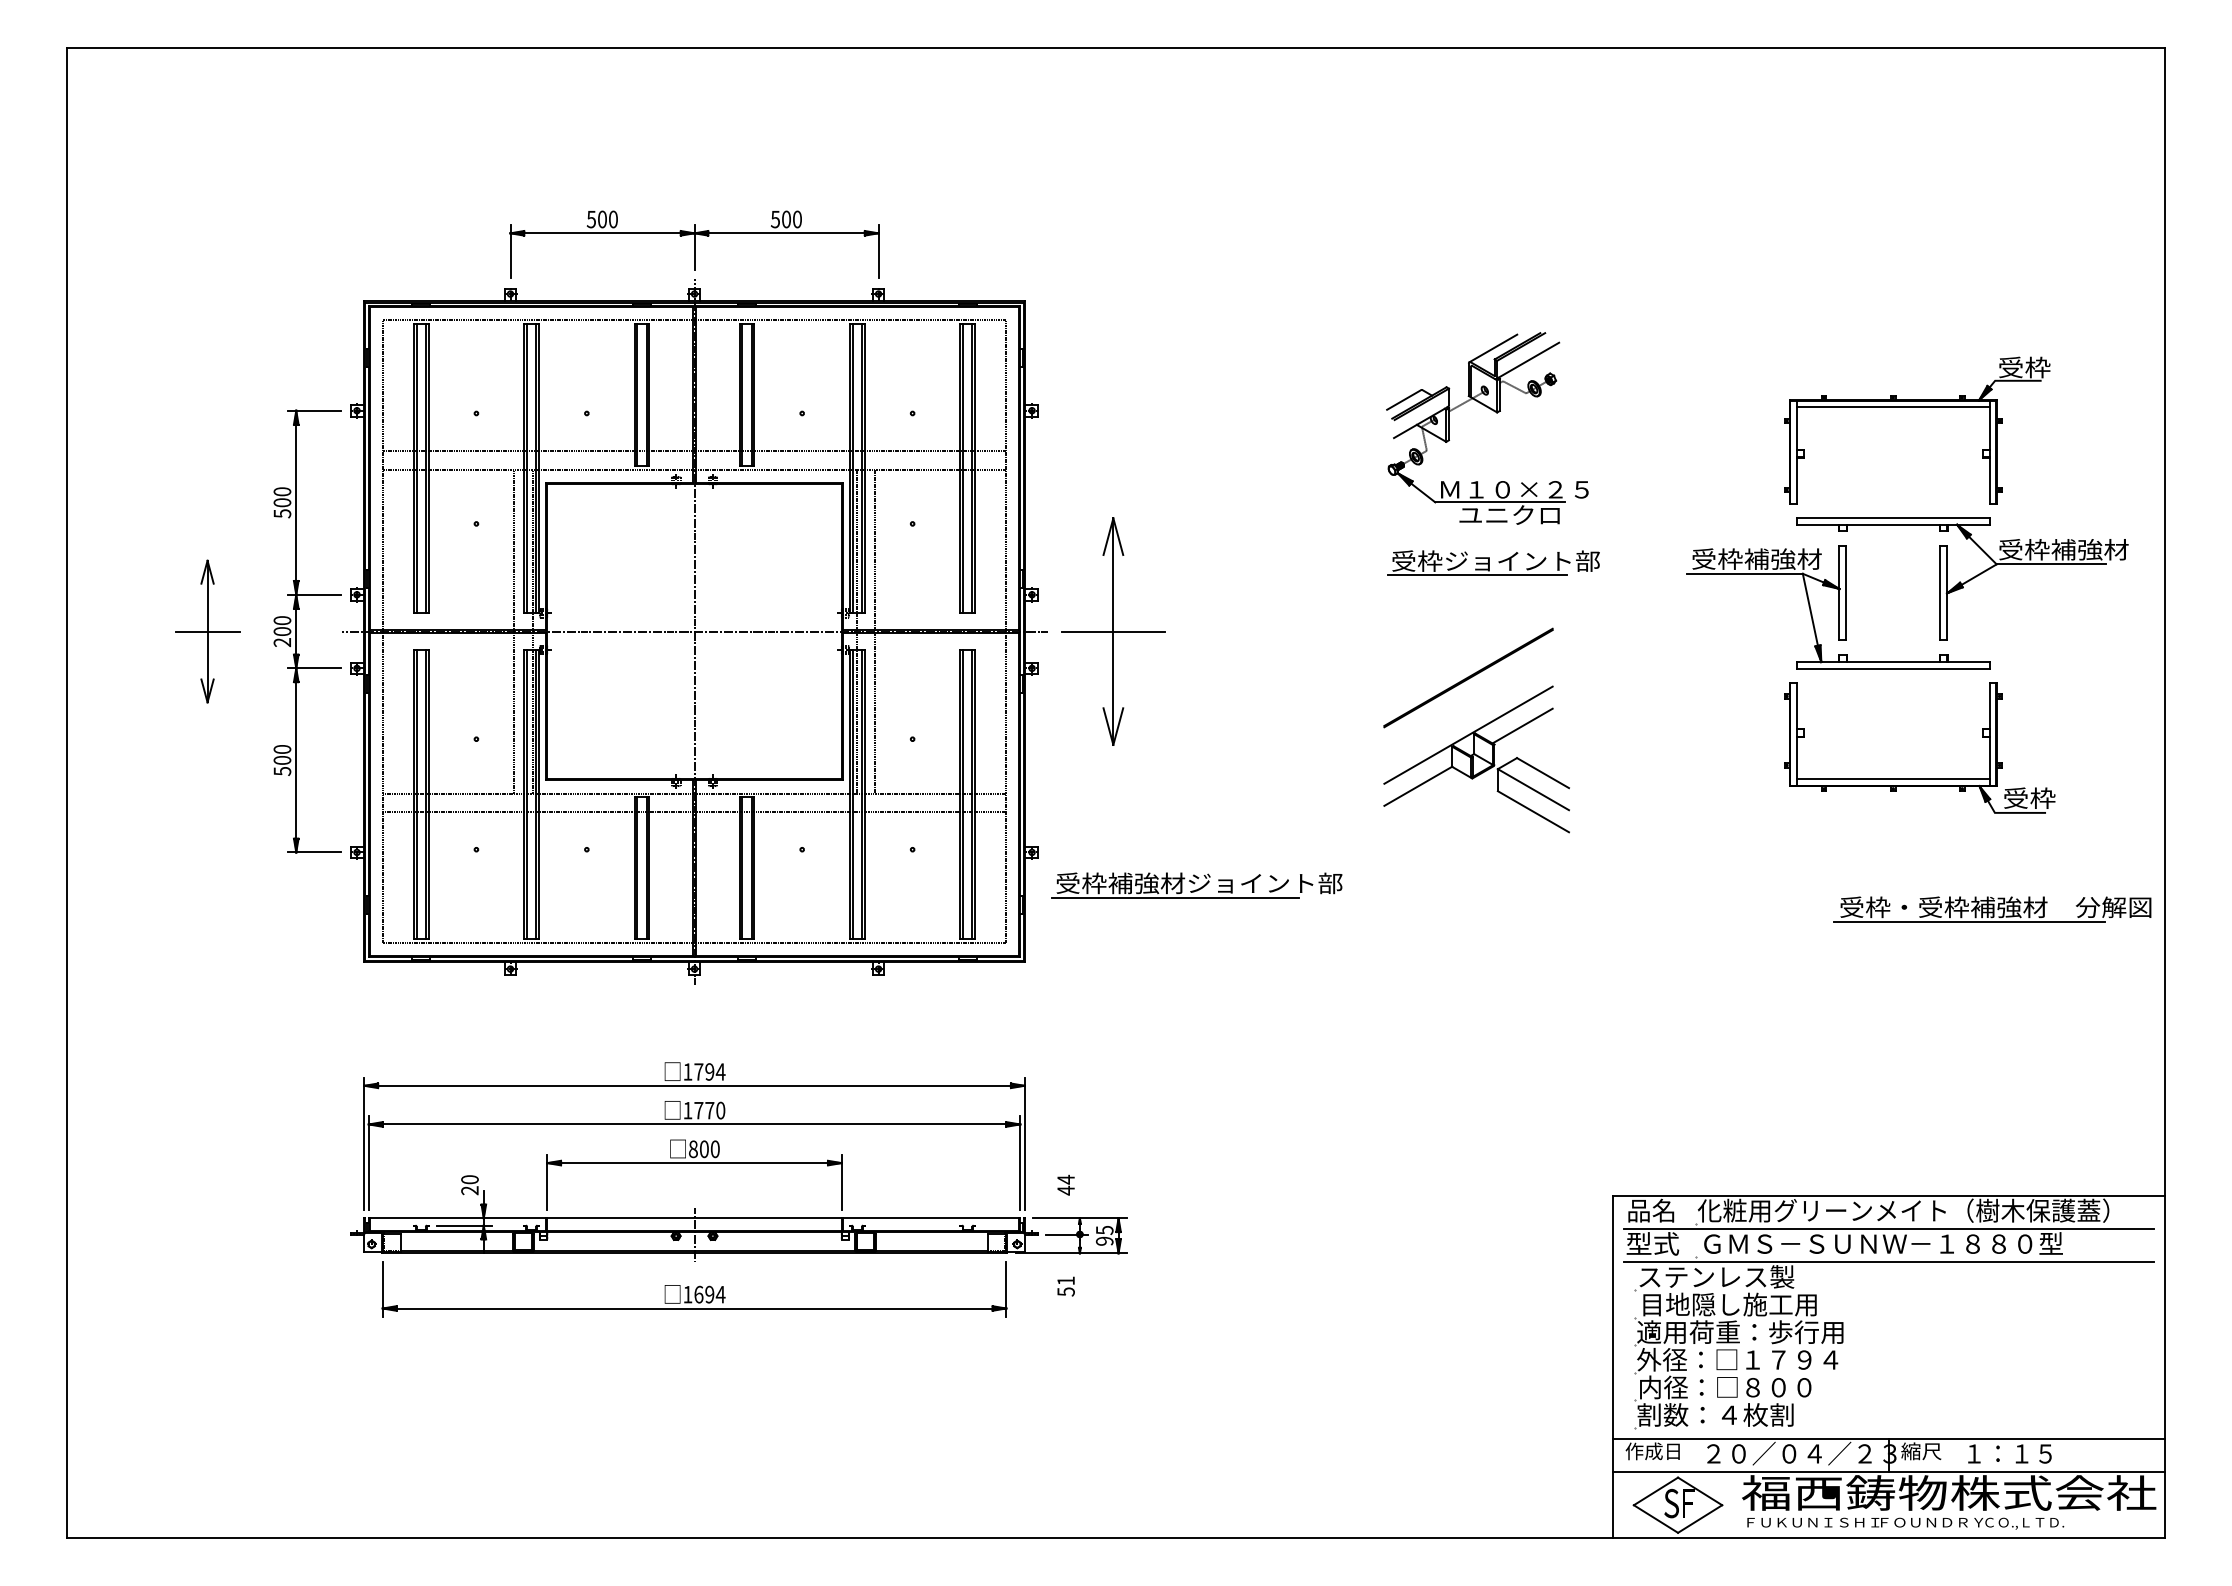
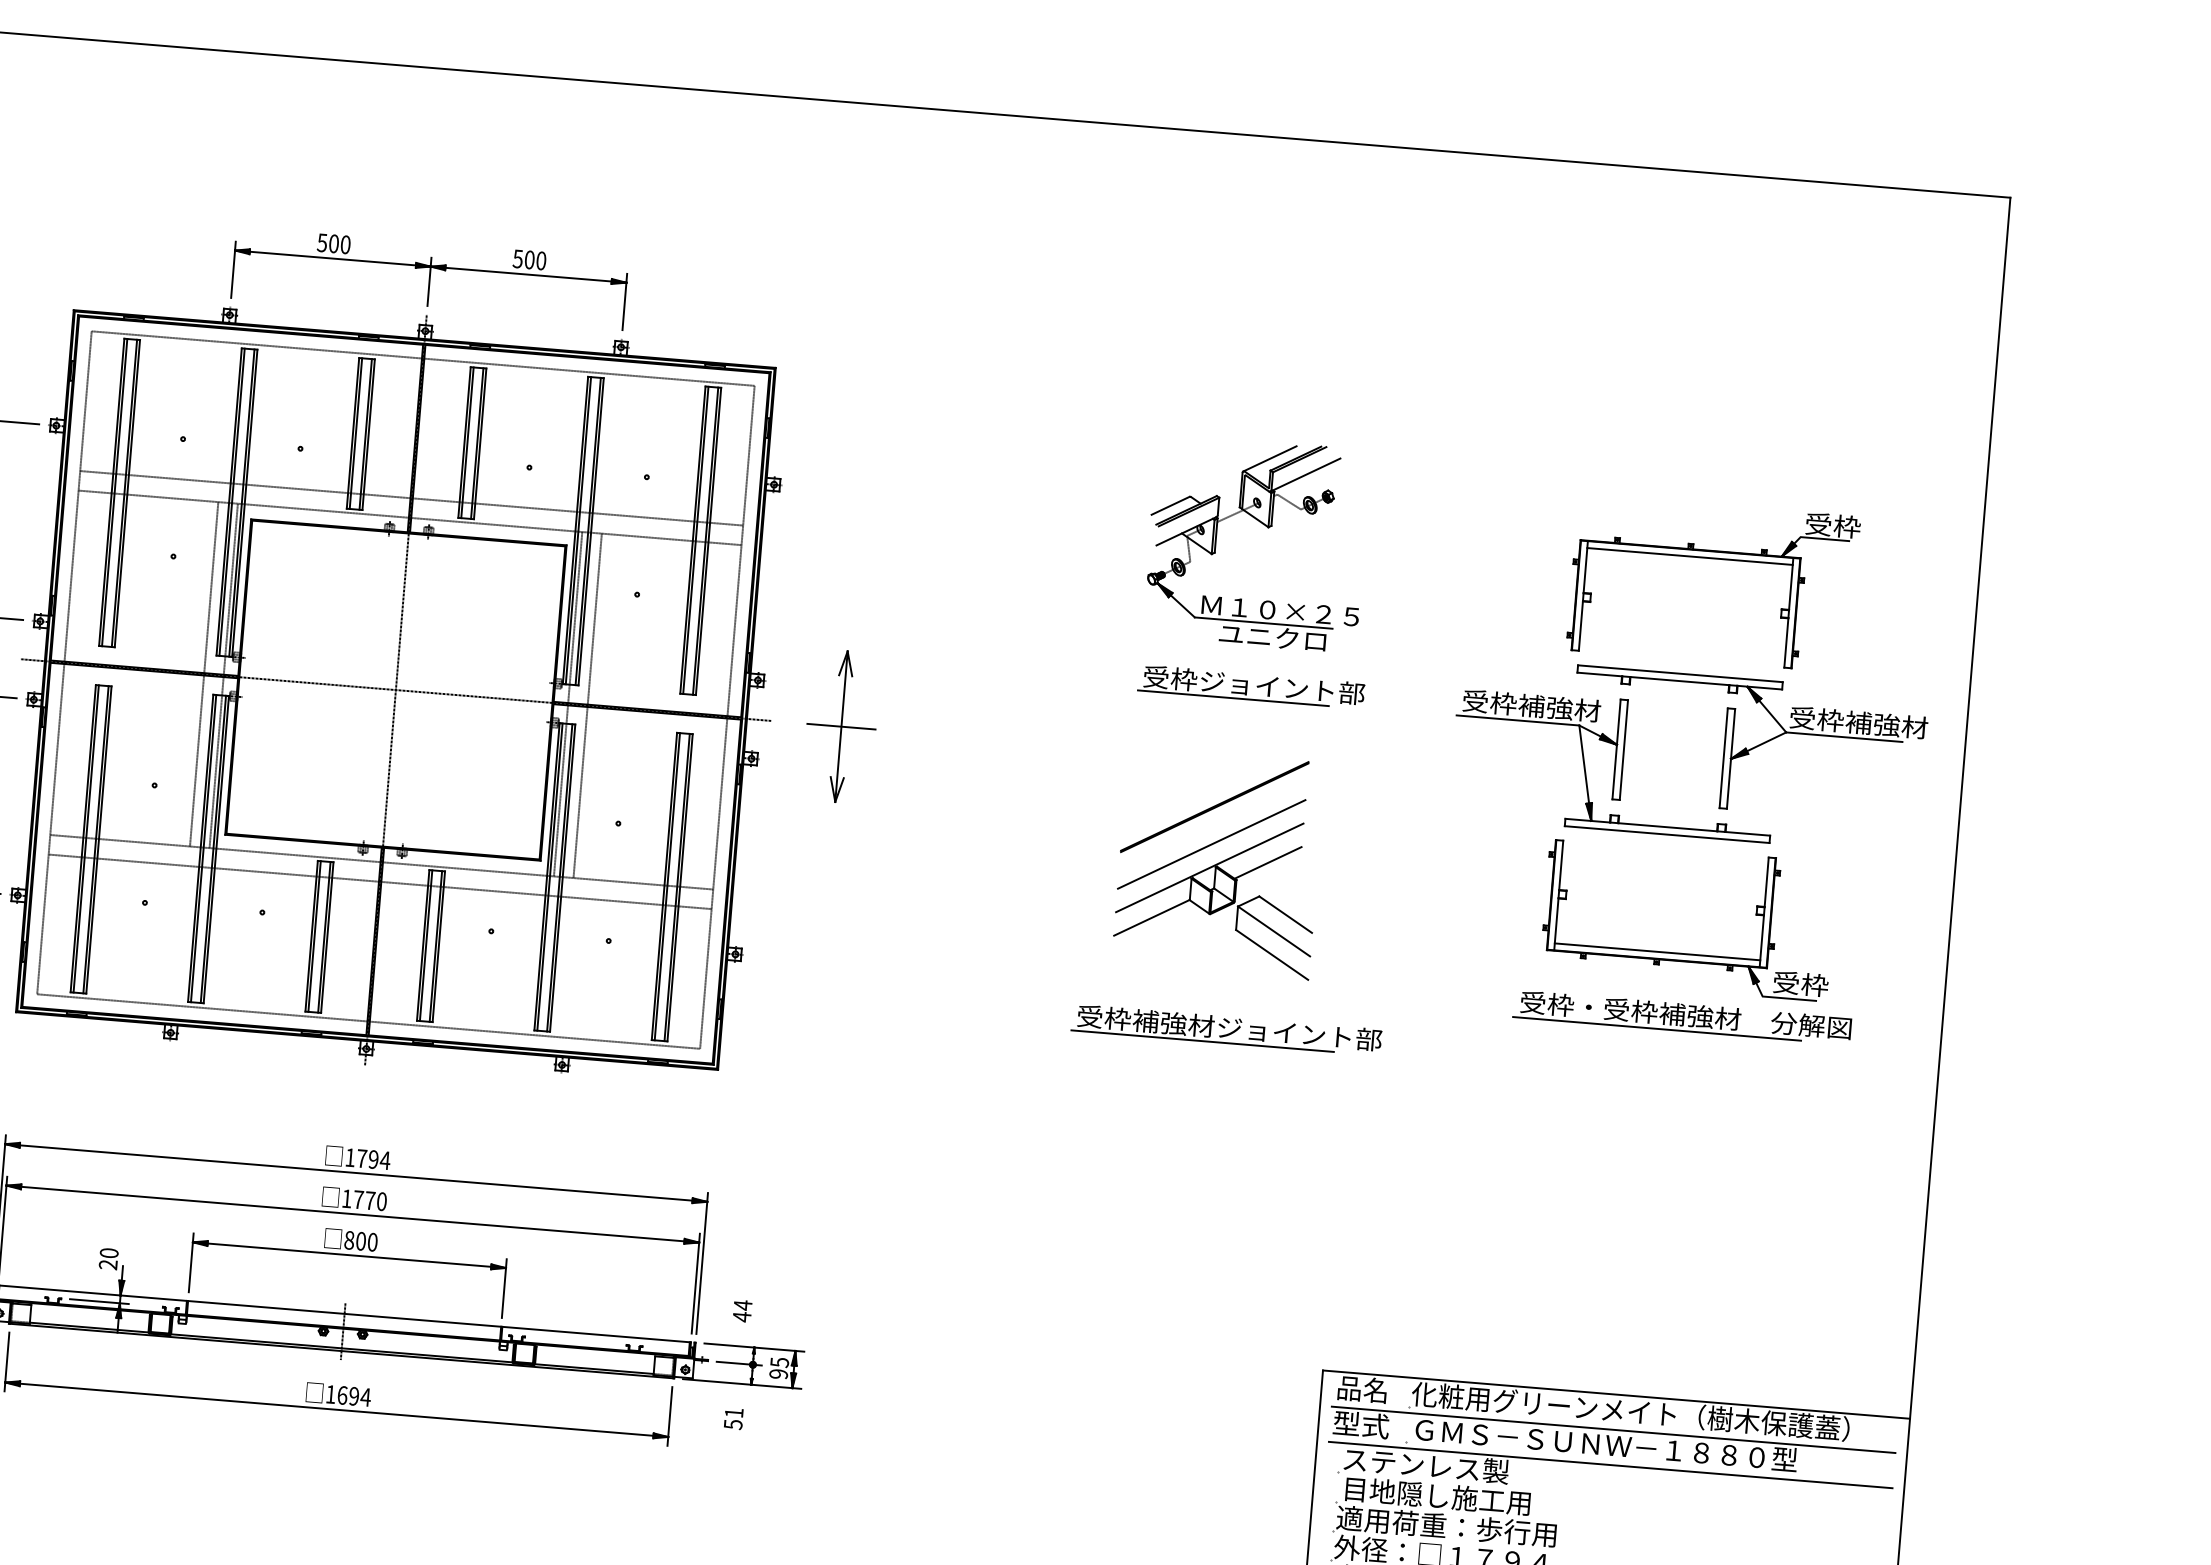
part: (1113, 631) -> (841, 726), size x0.62
line: (1468, 712) -> (1211, 843), added
part: (1196, 885) -> (1226, 1030), moved
part: (1992, 909) -> (1682, 1017), moved

